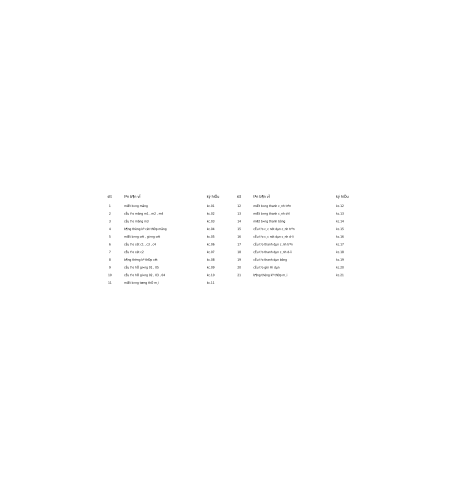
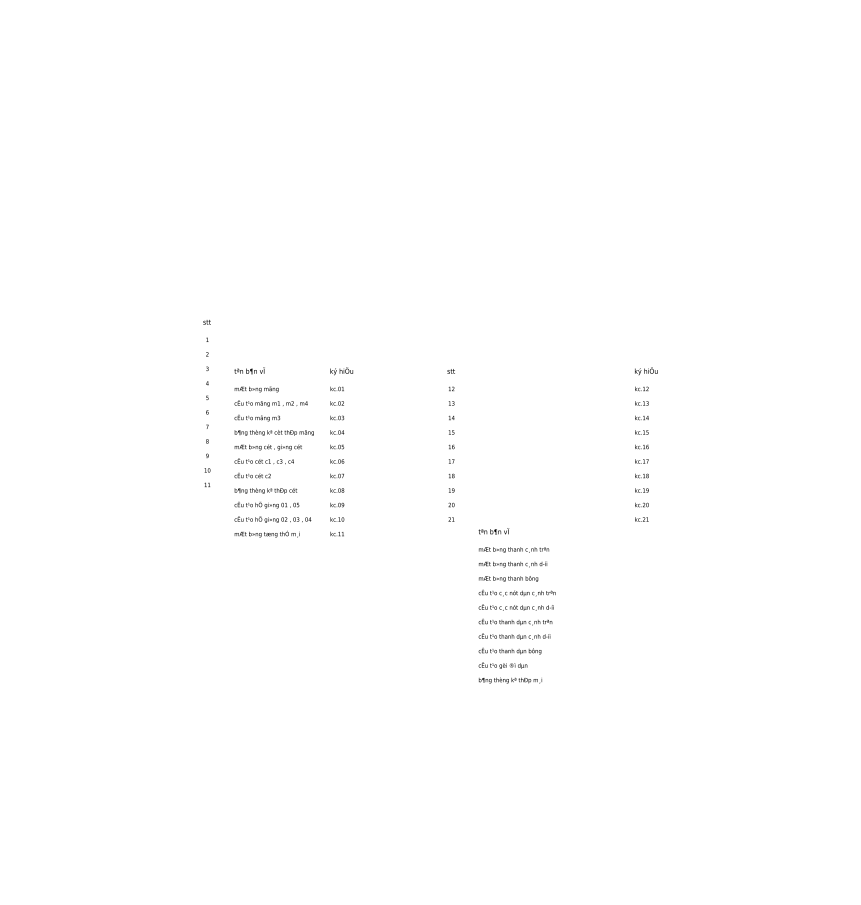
text: (273, 235) -> (516, 605), moved
text: (212, 238) -> (340, 450), moved
text: (109, 239) -> (206, 403), moved

